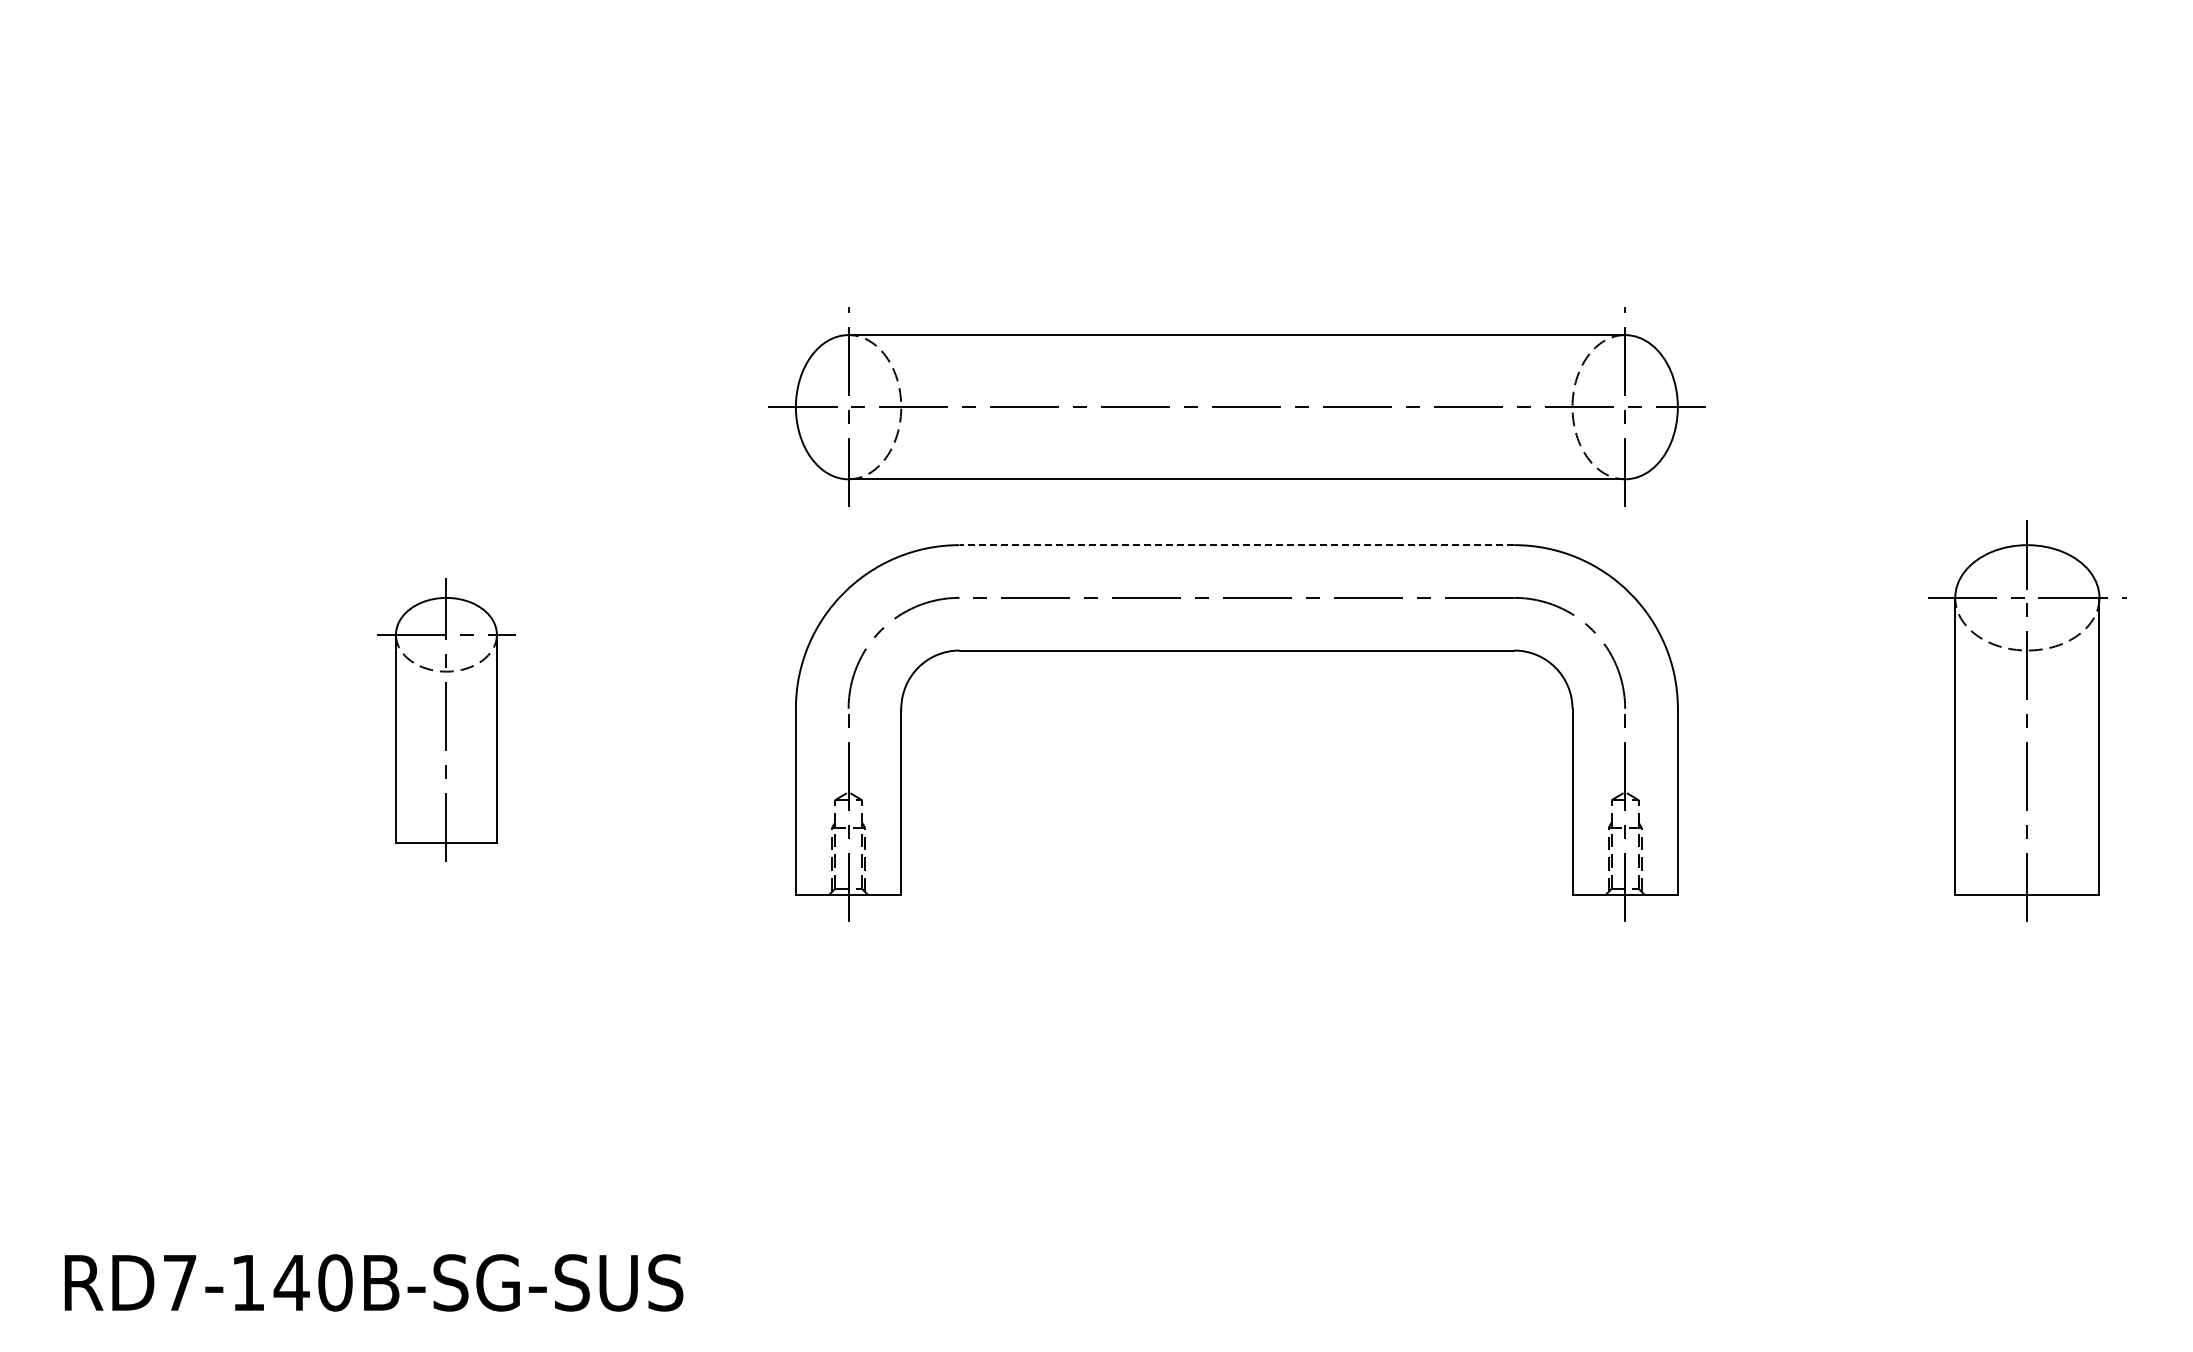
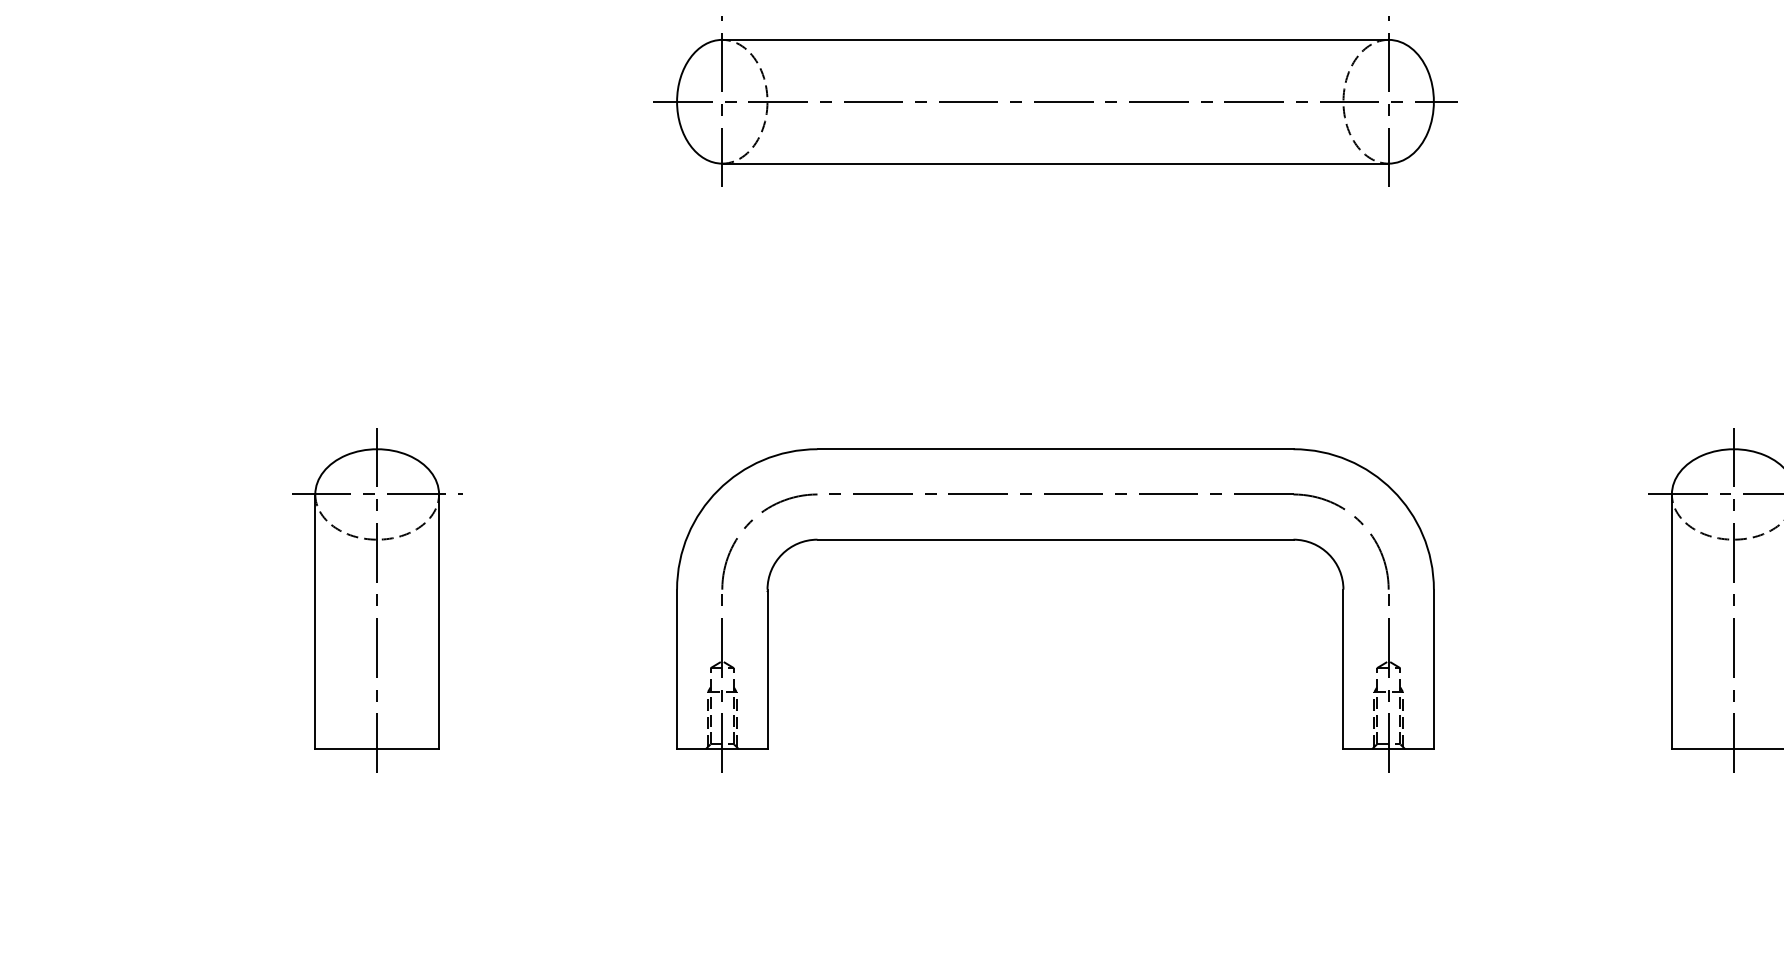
part: (1236, 406) -> (1055, 101), moved
line: (1236, 545) -> (1055, 449), dashed -> solid
part: (446, 720) -> (377, 599), size x1.43

